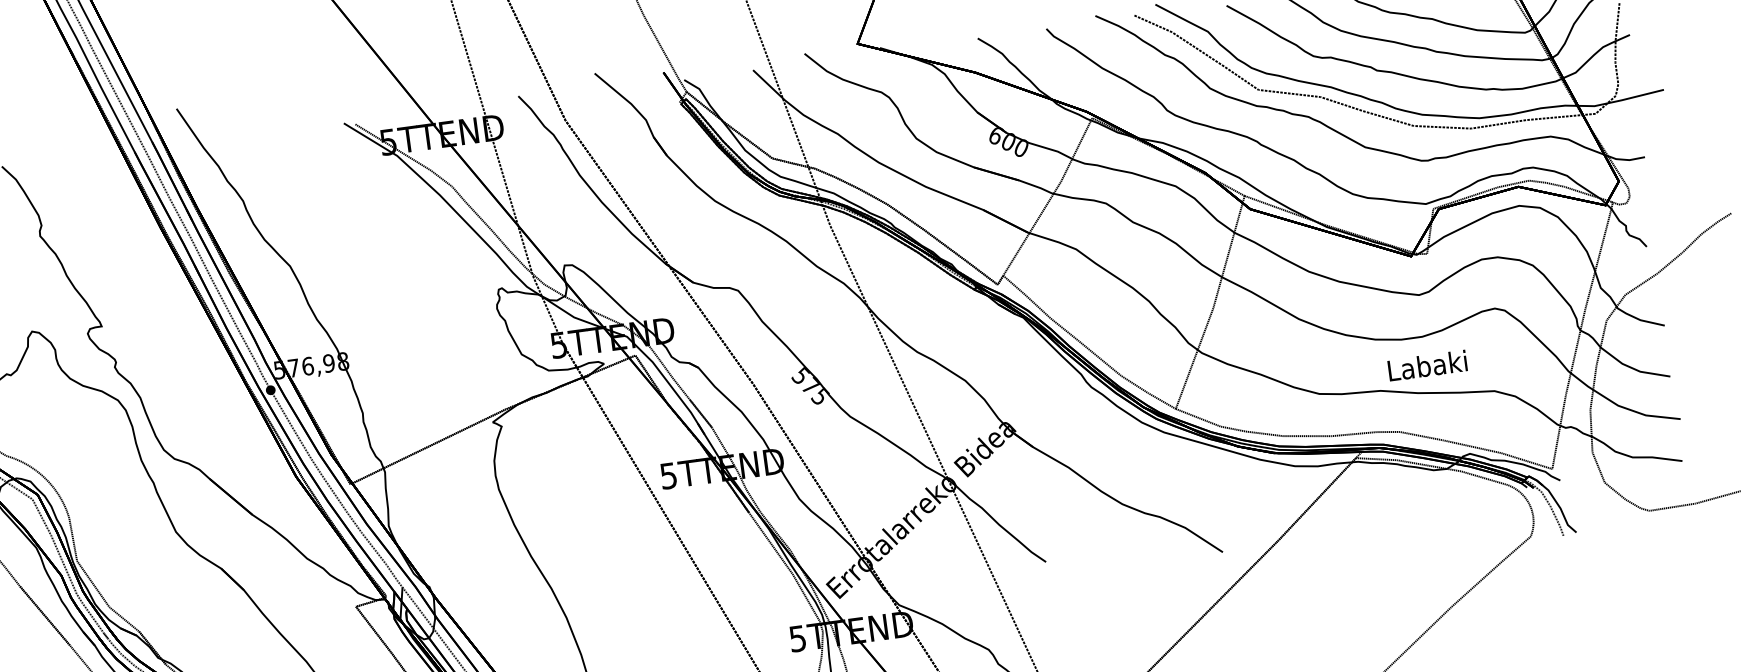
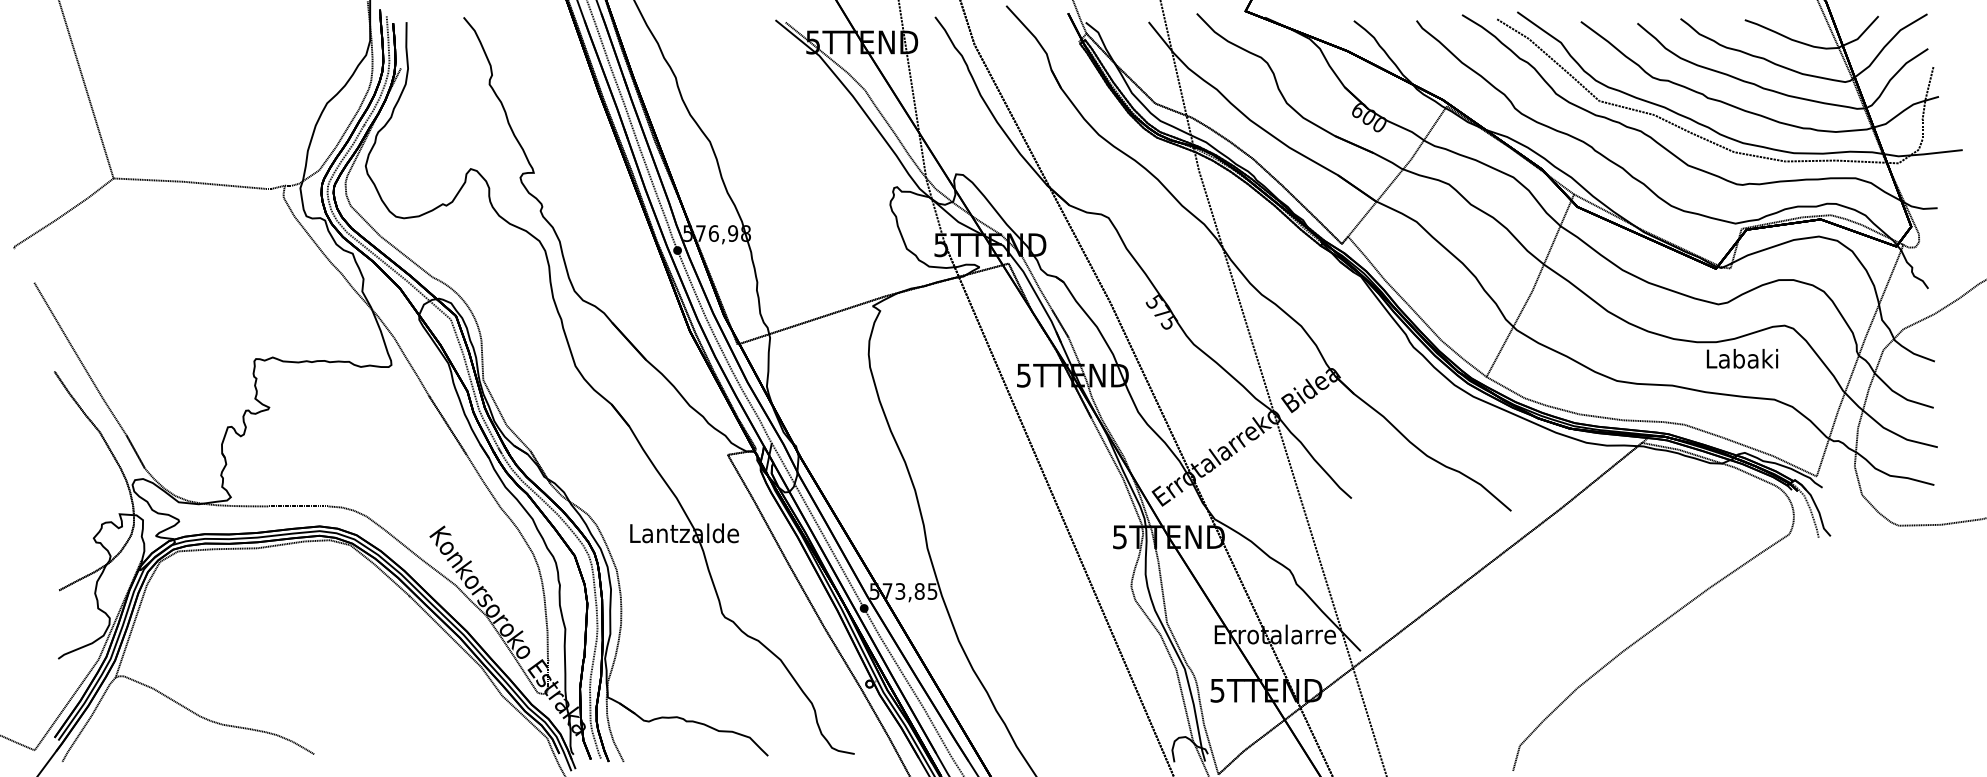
text: (1427, 365) -> (1742, 358), moved

